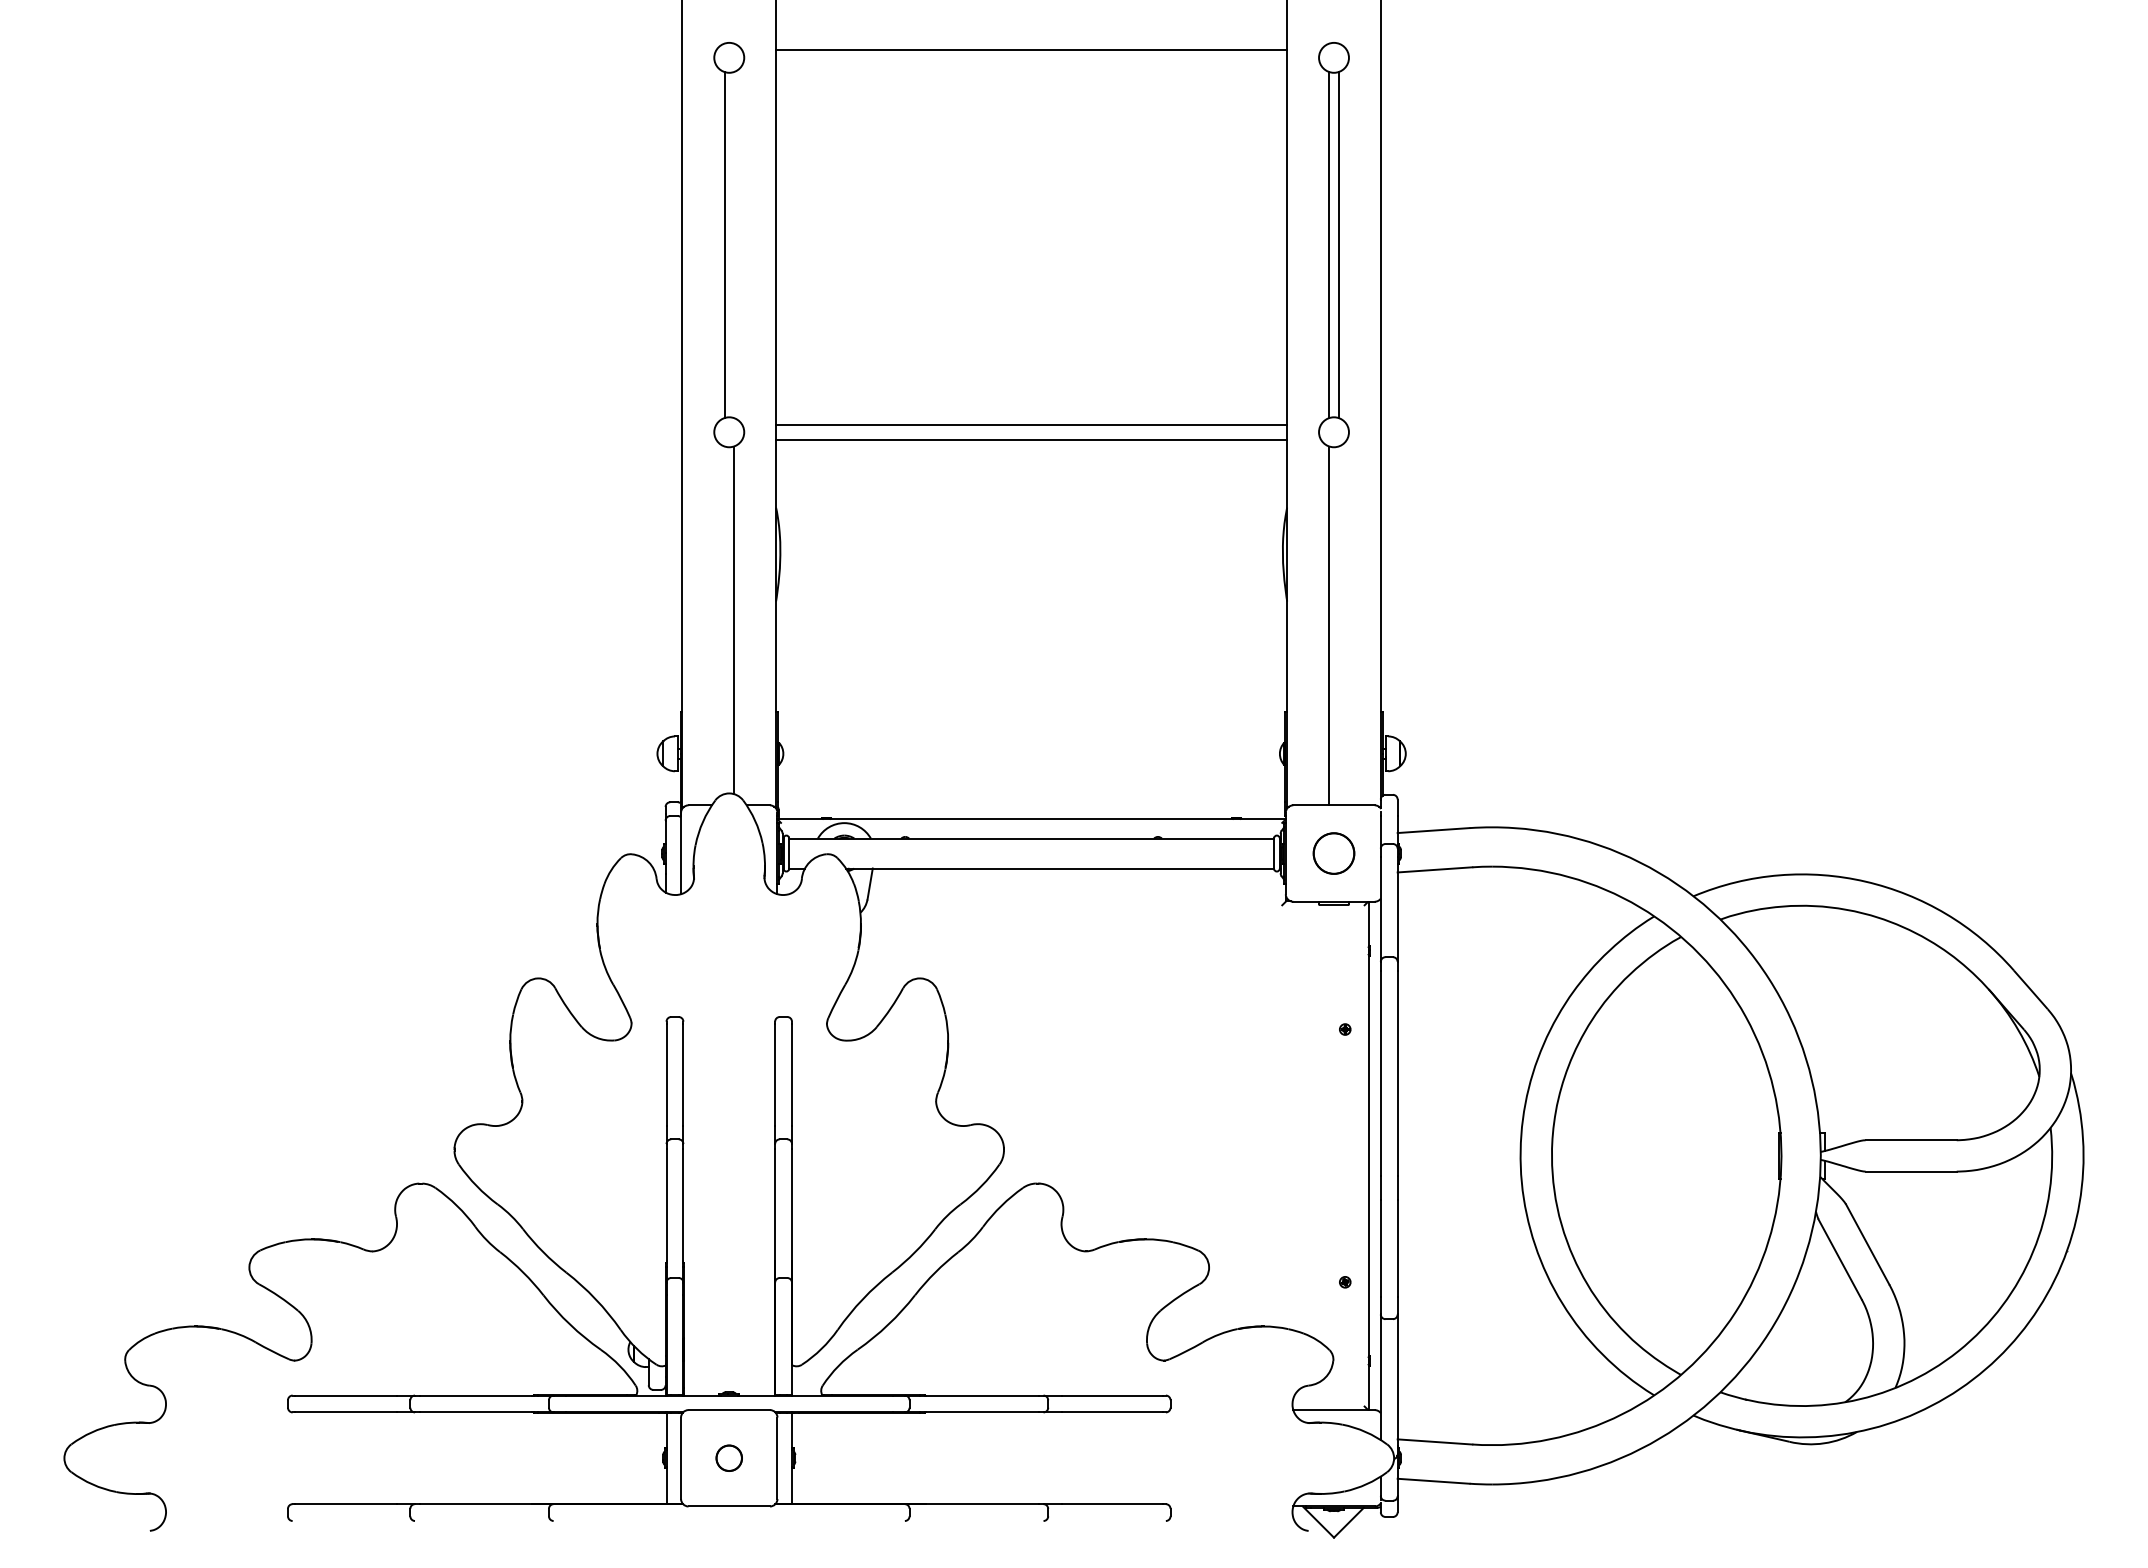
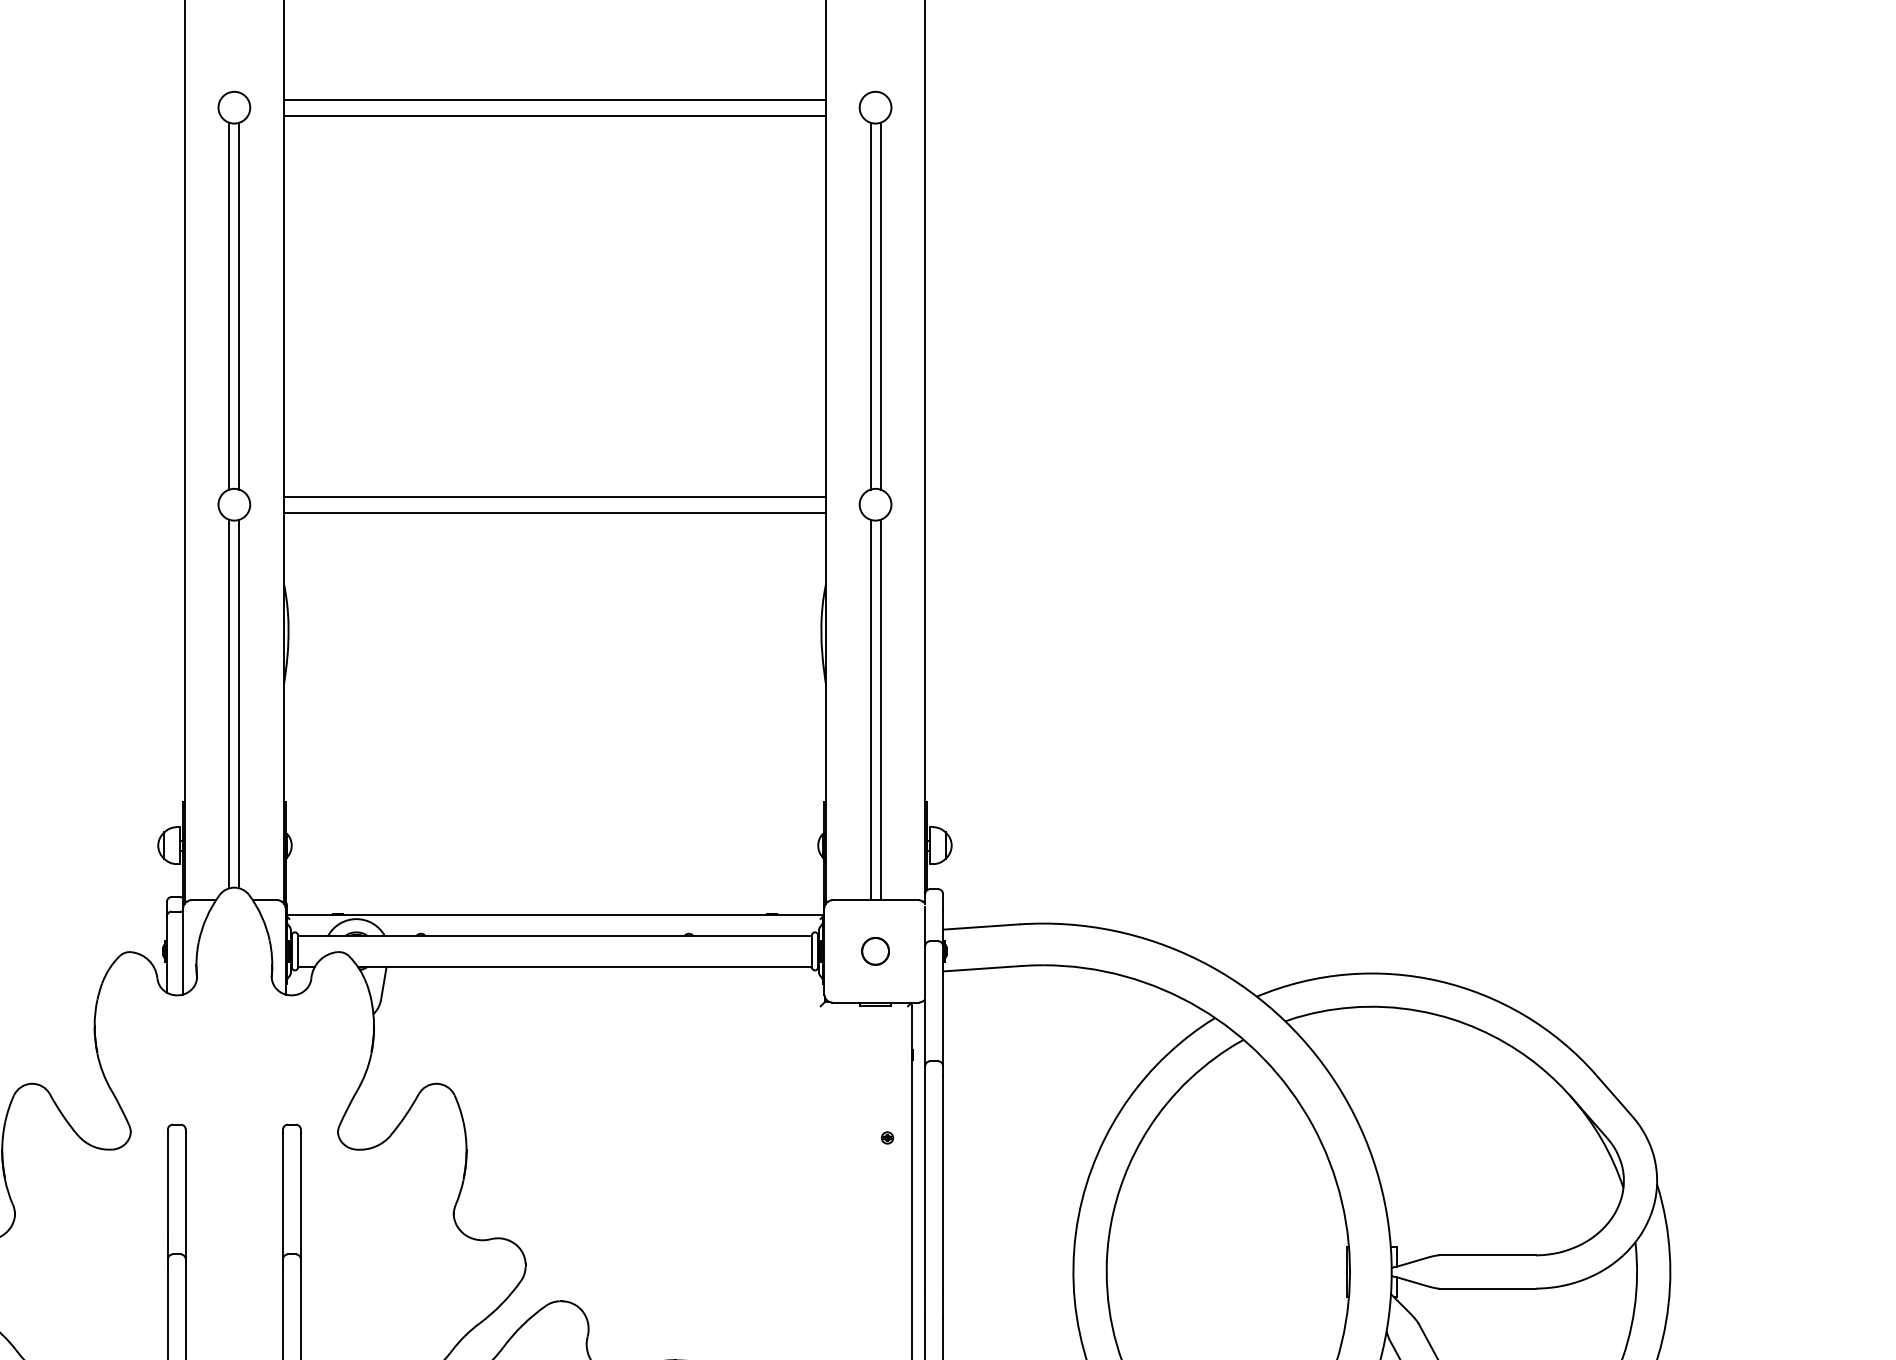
line: (1031, 65) -> (554, 115), added
line: (733, 245) -> (238, 306), added
line: (724, 620) -> (229, 704), added
line: (1338, 625) -> (880, 709), added
part: (1333, 853) -> (875, 951), size x0.62

